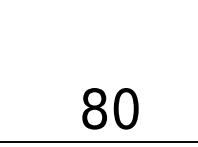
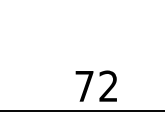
text: (110, 108) -> (96, 86), 80 -> 72

